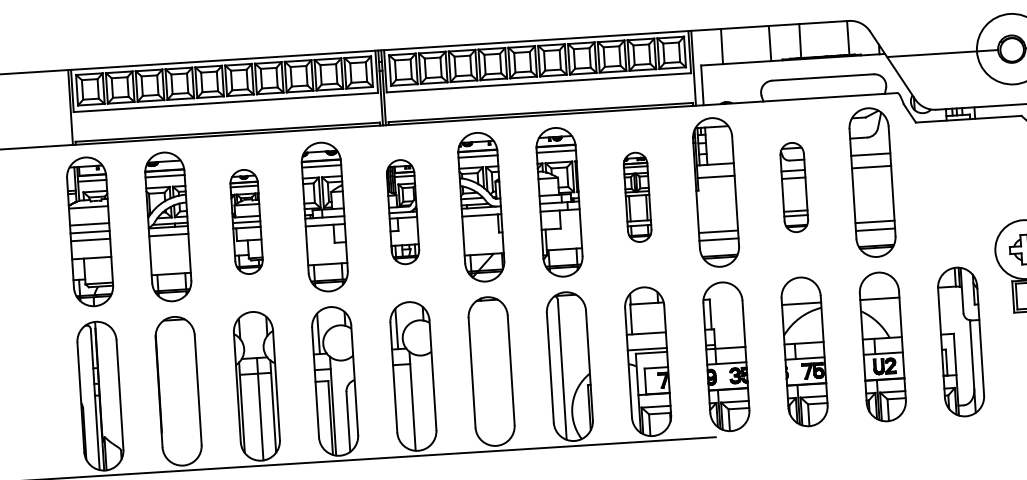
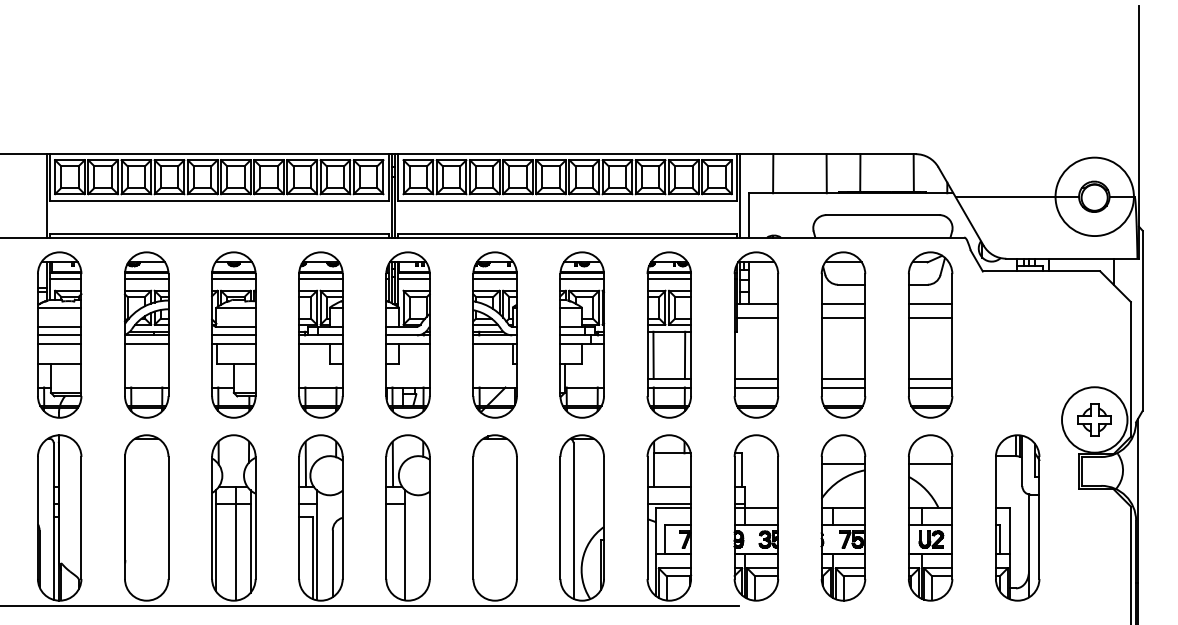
part: (794, 187) -> (843, 334), size x1.67
part: (637, 196) -> (668, 334), size x1.67
part: (402, 211) -> (407, 334), size x1.43
part: (246, 221) -> (233, 334), size x1.43

